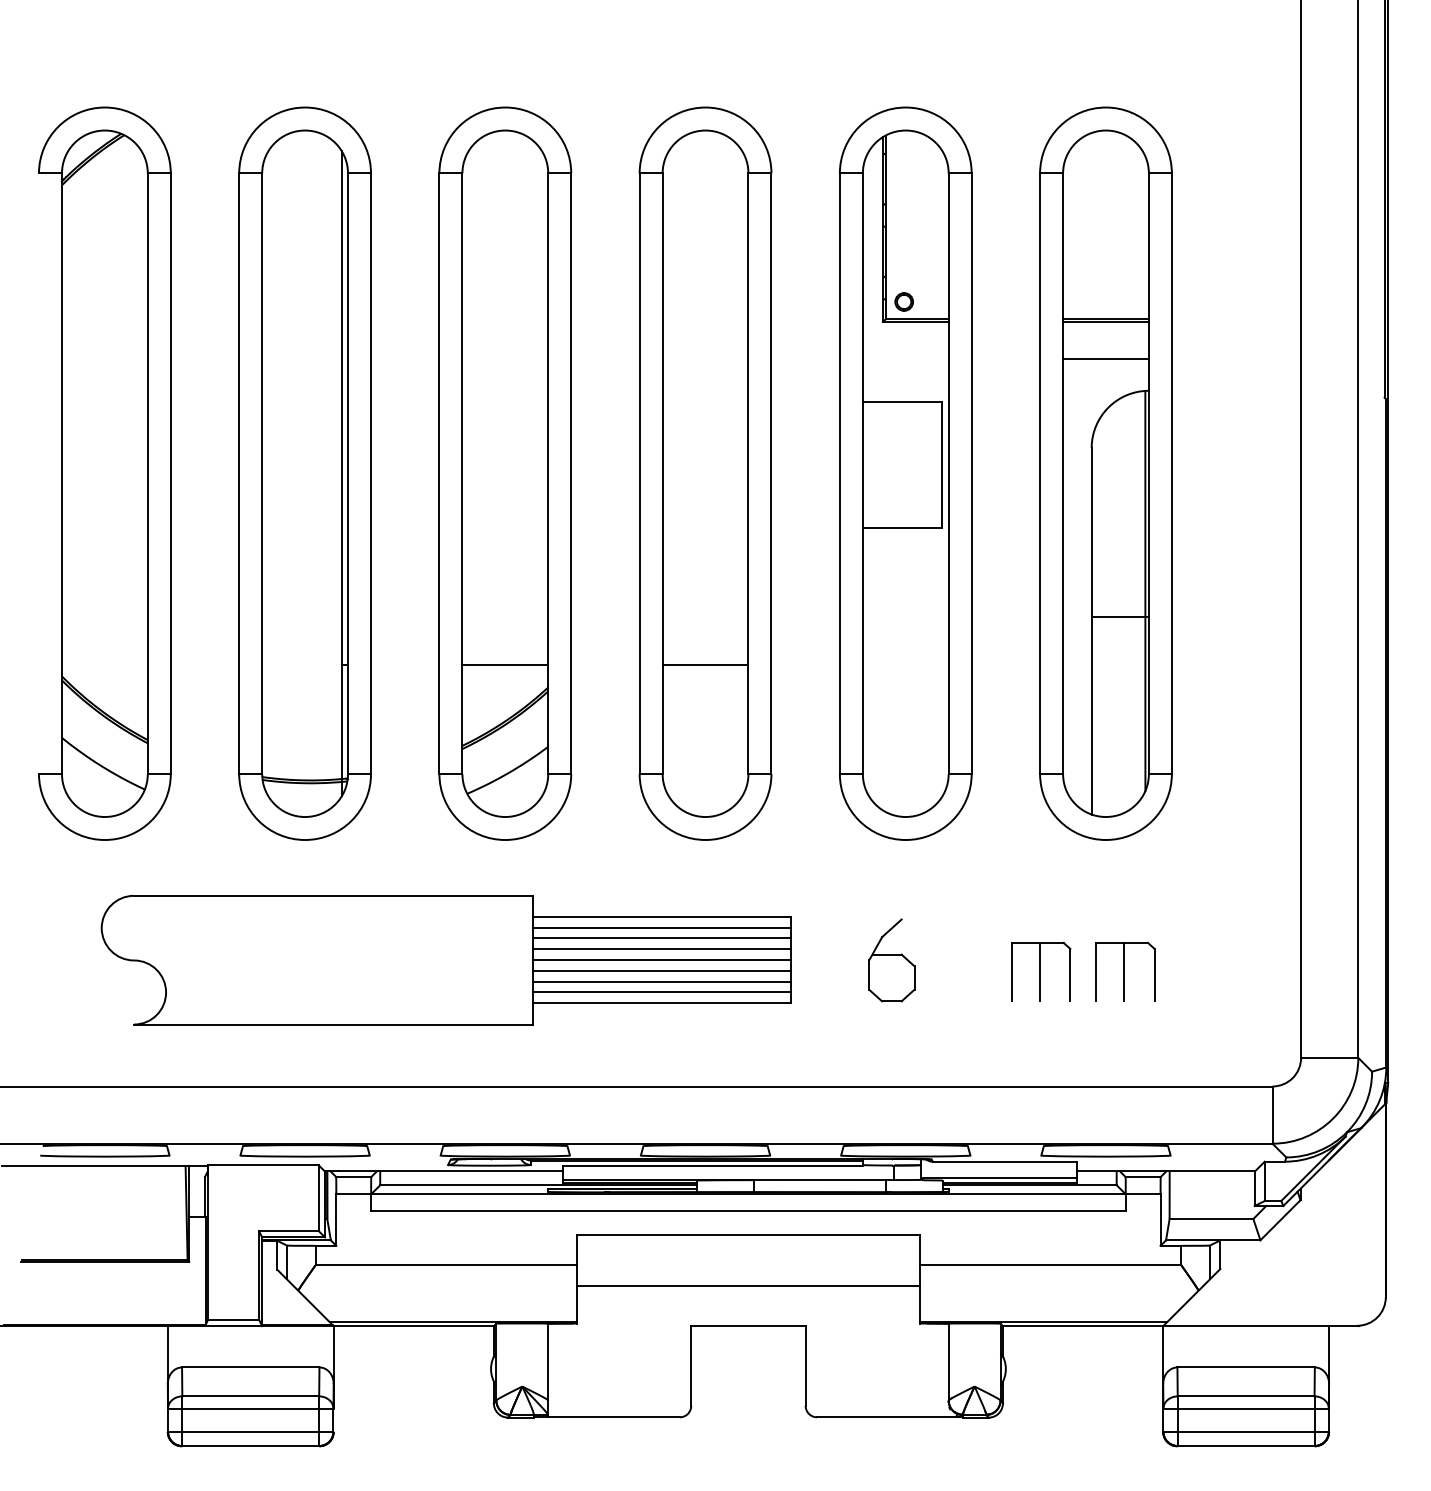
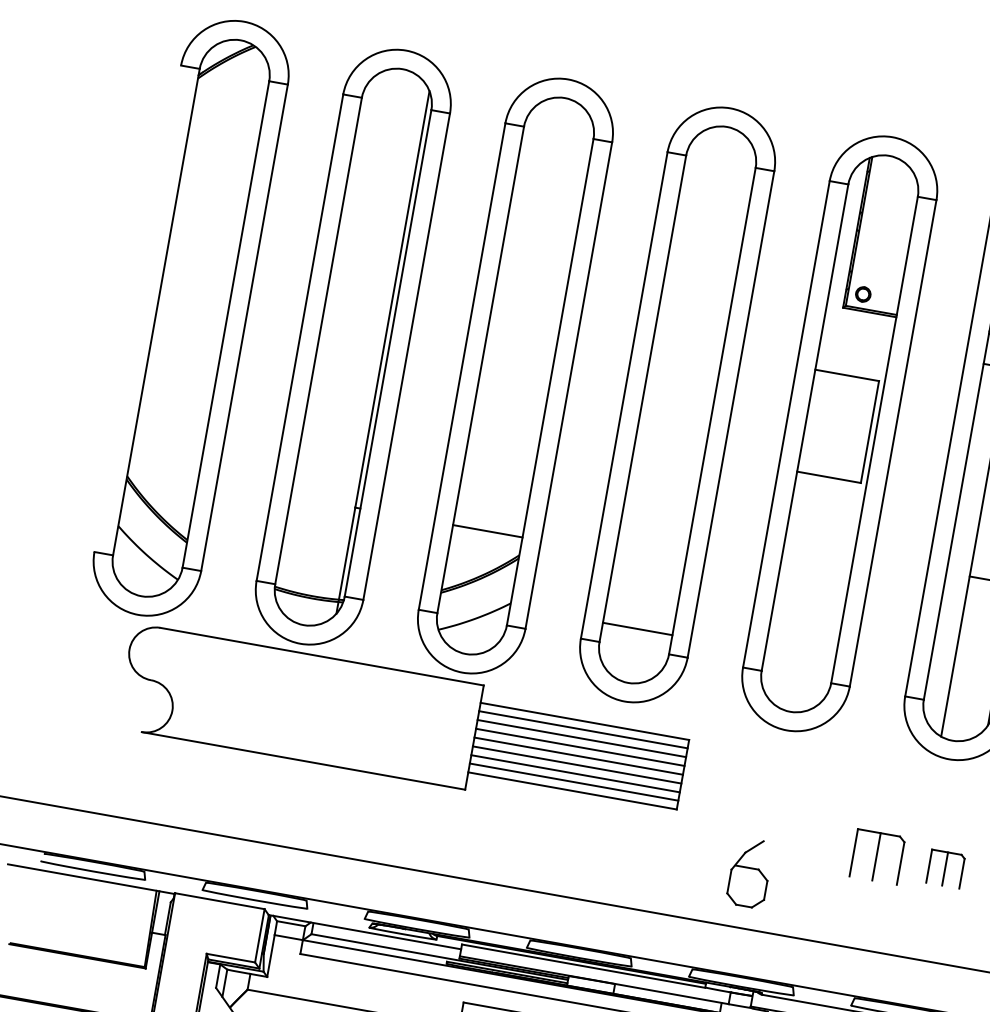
line: (705, 665) -> (637, 629), moved
part: (445, 960) -> (403, 725), moved
part: (891, 960) -> (749, 872), moved
part: (1125, 971) -> (945, 868), size x0.7

